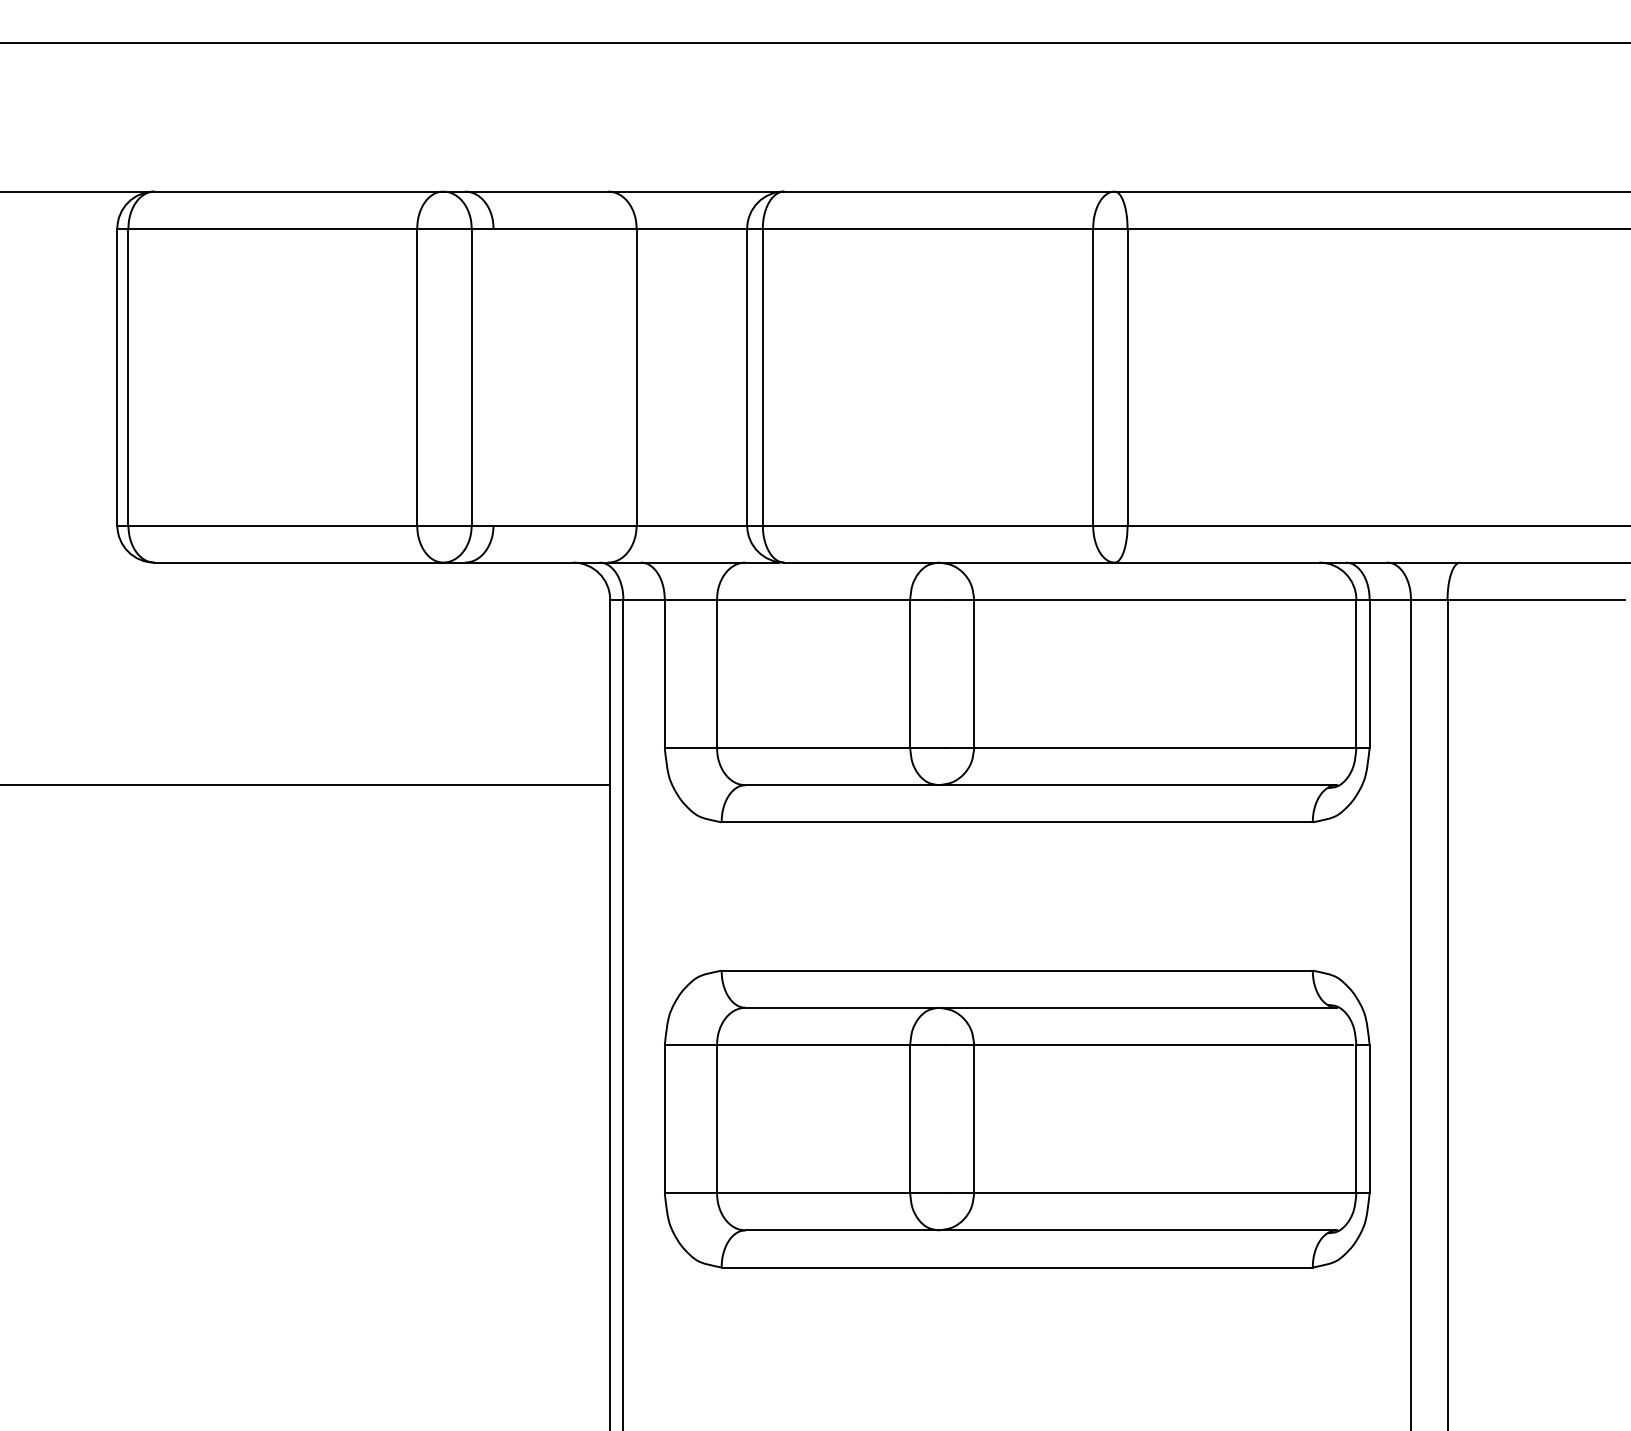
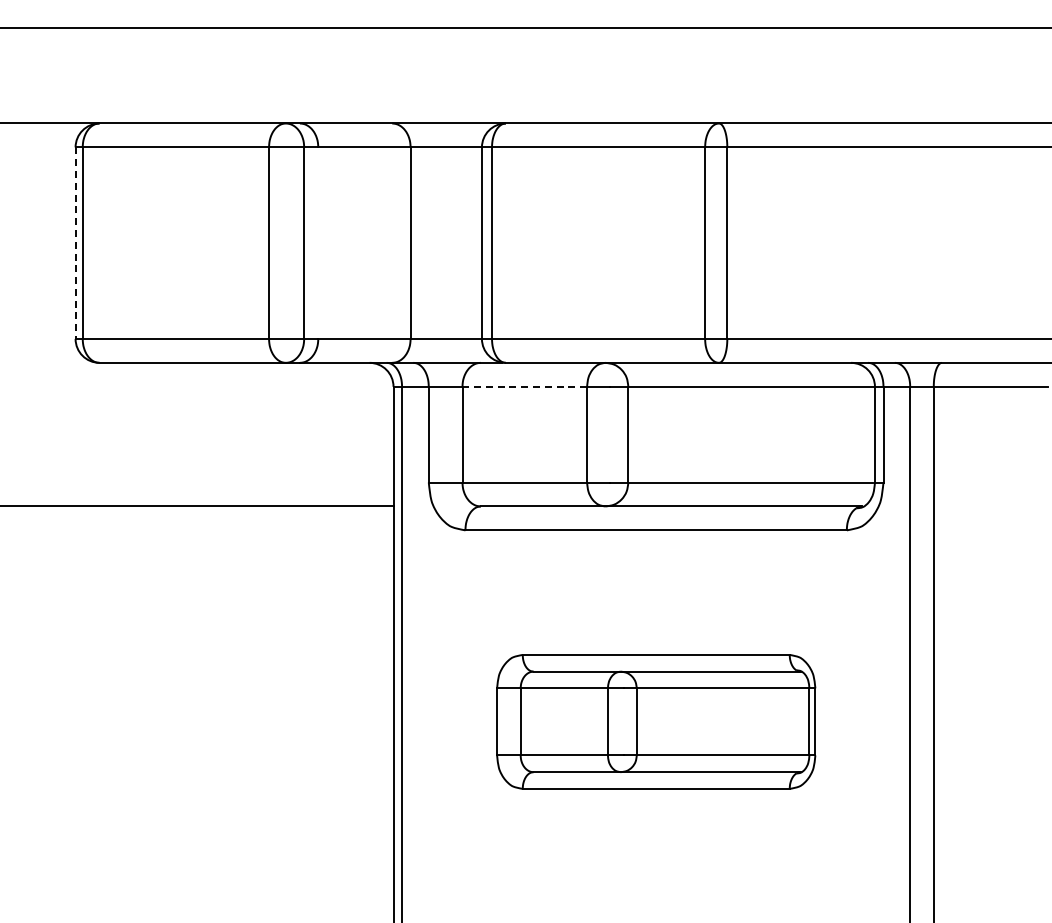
line: (117, 377) -> (75, 243), solid -> dashed
line: (813, 599) -> (524, 386), solid -> dashed
part: (1017, 1118) -> (656, 721), size x0.7

